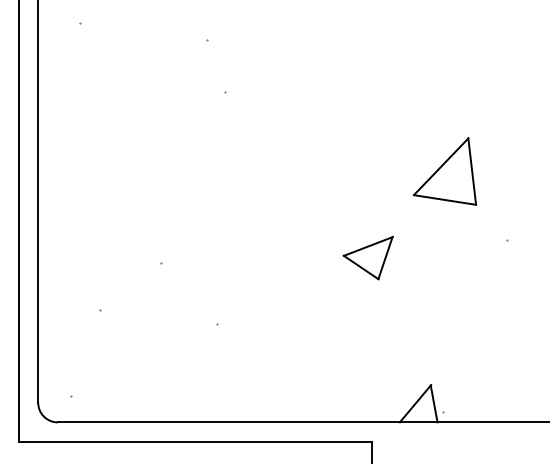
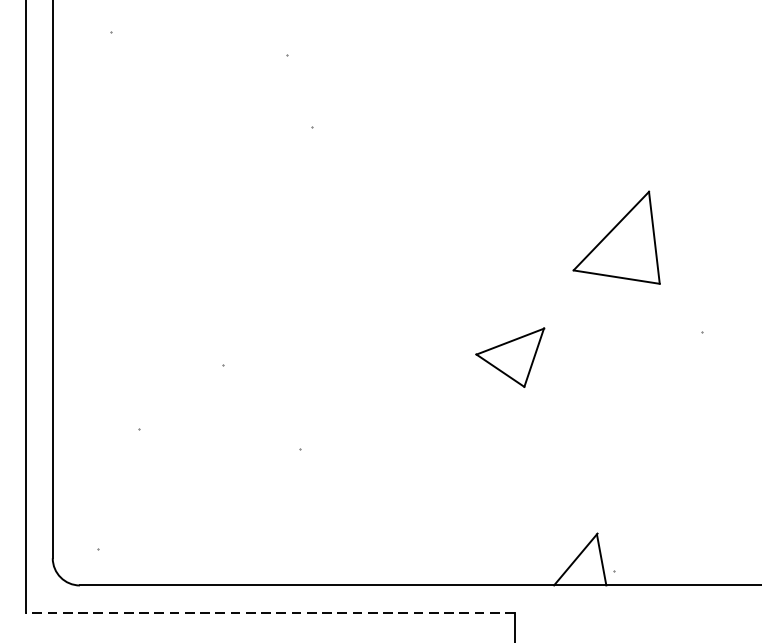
line: (194, 442) -> (269, 613), solid -> dashed

